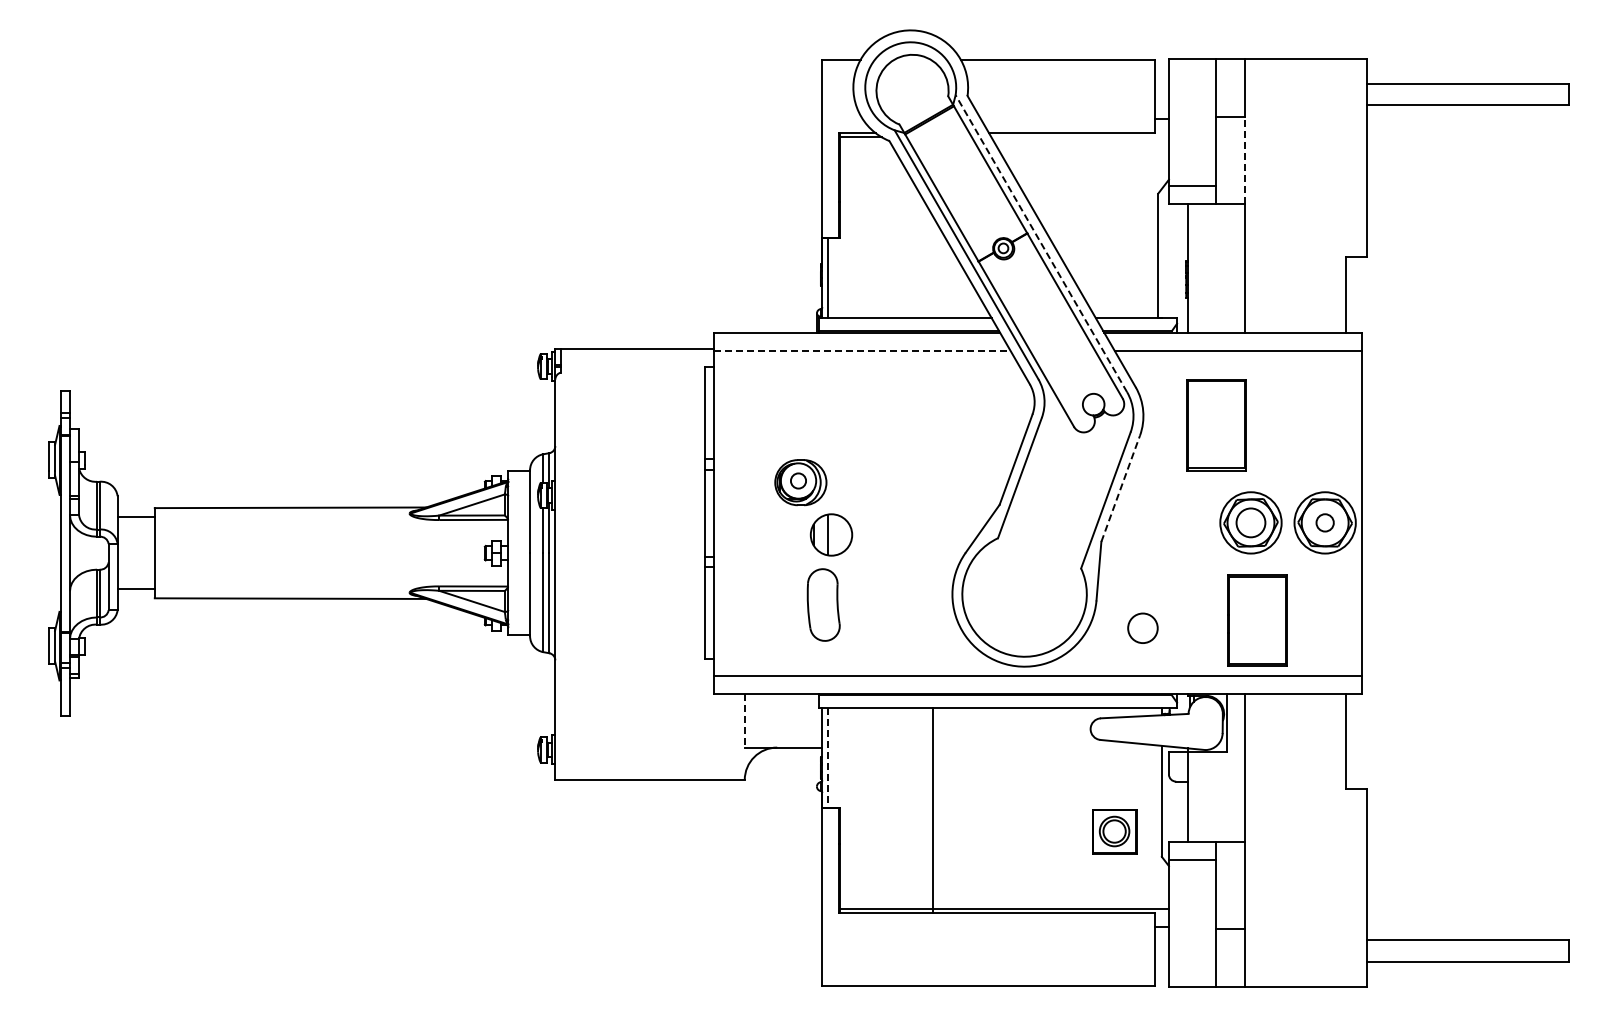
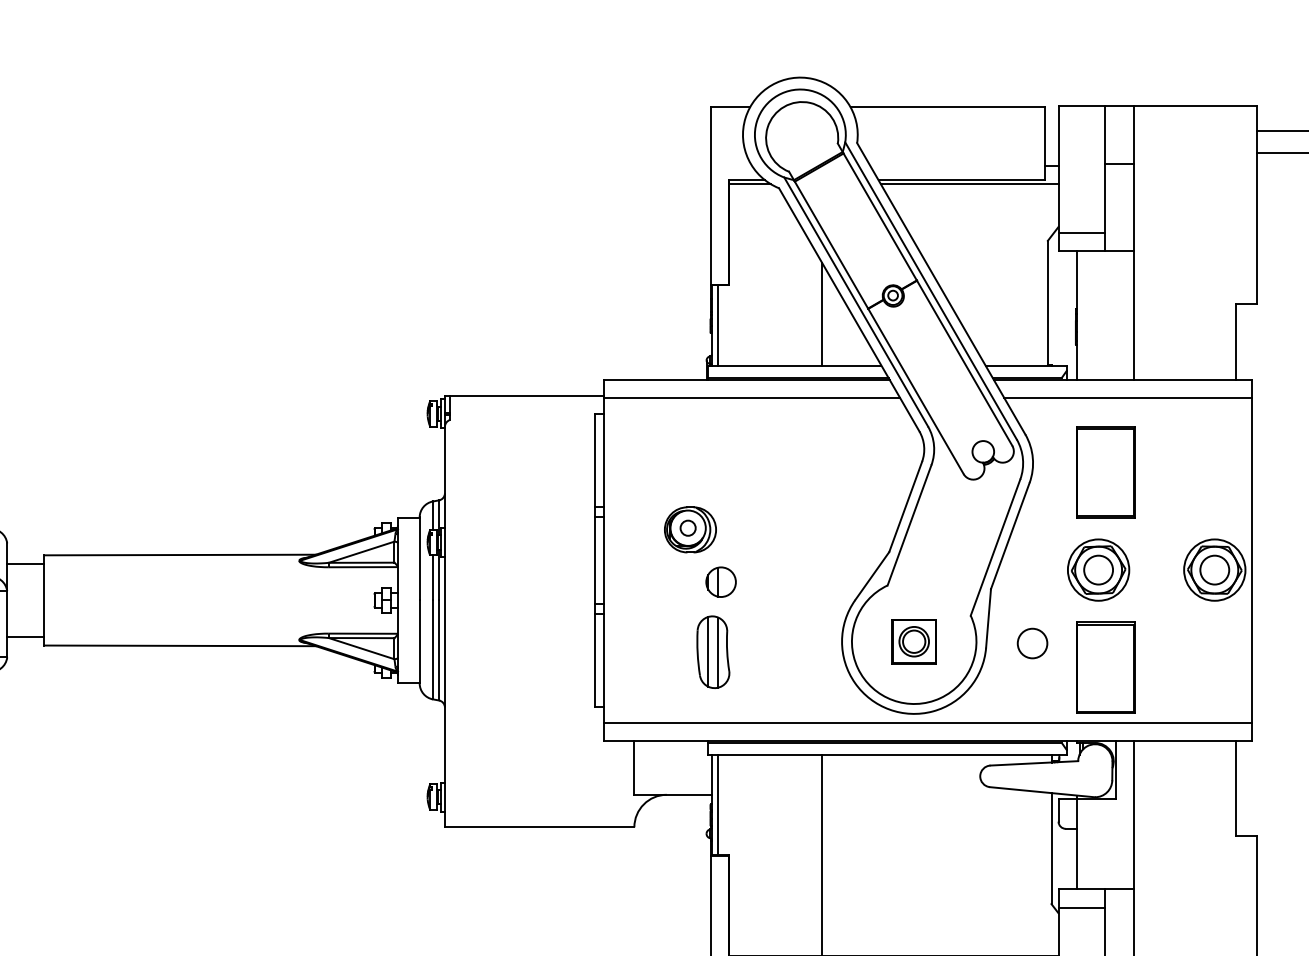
line: (1079, 137) -> (969, 184), added
line: (1244, 159) -> (1134, 206), dashed -> solid
line: (1041, 243) -> (931, 290), dashed -> solid
line: (932, 267) -> (822, 314), added
line: (862, 350) -> (752, 397), dashed -> solid
line: (1120, 488) -> (1010, 535), dashed -> solid
part: (1250, 522) -> (1098, 569), moved
circle: (1324, 522) -> (1214, 569), size x1.67
part: (831, 534) -> (721, 581), size x0.71
line: (818, 604) -> (708, 651), added
line: (828, 605) -> (718, 652), added
part: (1257, 620) -> (1106, 667), moved
circle: (1142, 627) -> (1032, 642), moved
line: (744, 720) -> (634, 767), dashed -> solid
line: (828, 757) -> (718, 804), dashed -> solid
part: (1114, 831) -> (914, 641), moved

